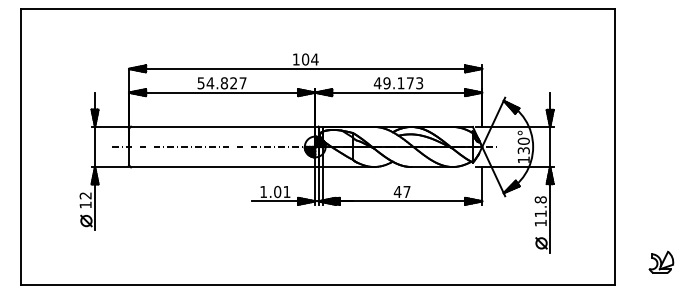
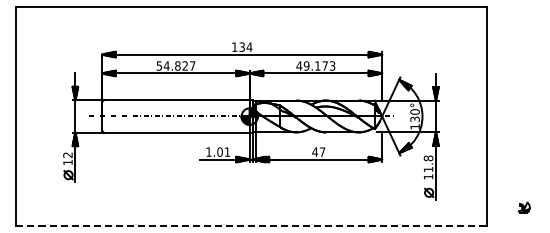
text: (305, 58) -> (242, 46), 104 -> 134
part: (661, 261) -> (524, 207), size x0.6
line: (318, 285) -> (252, 226), solid -> dashed

